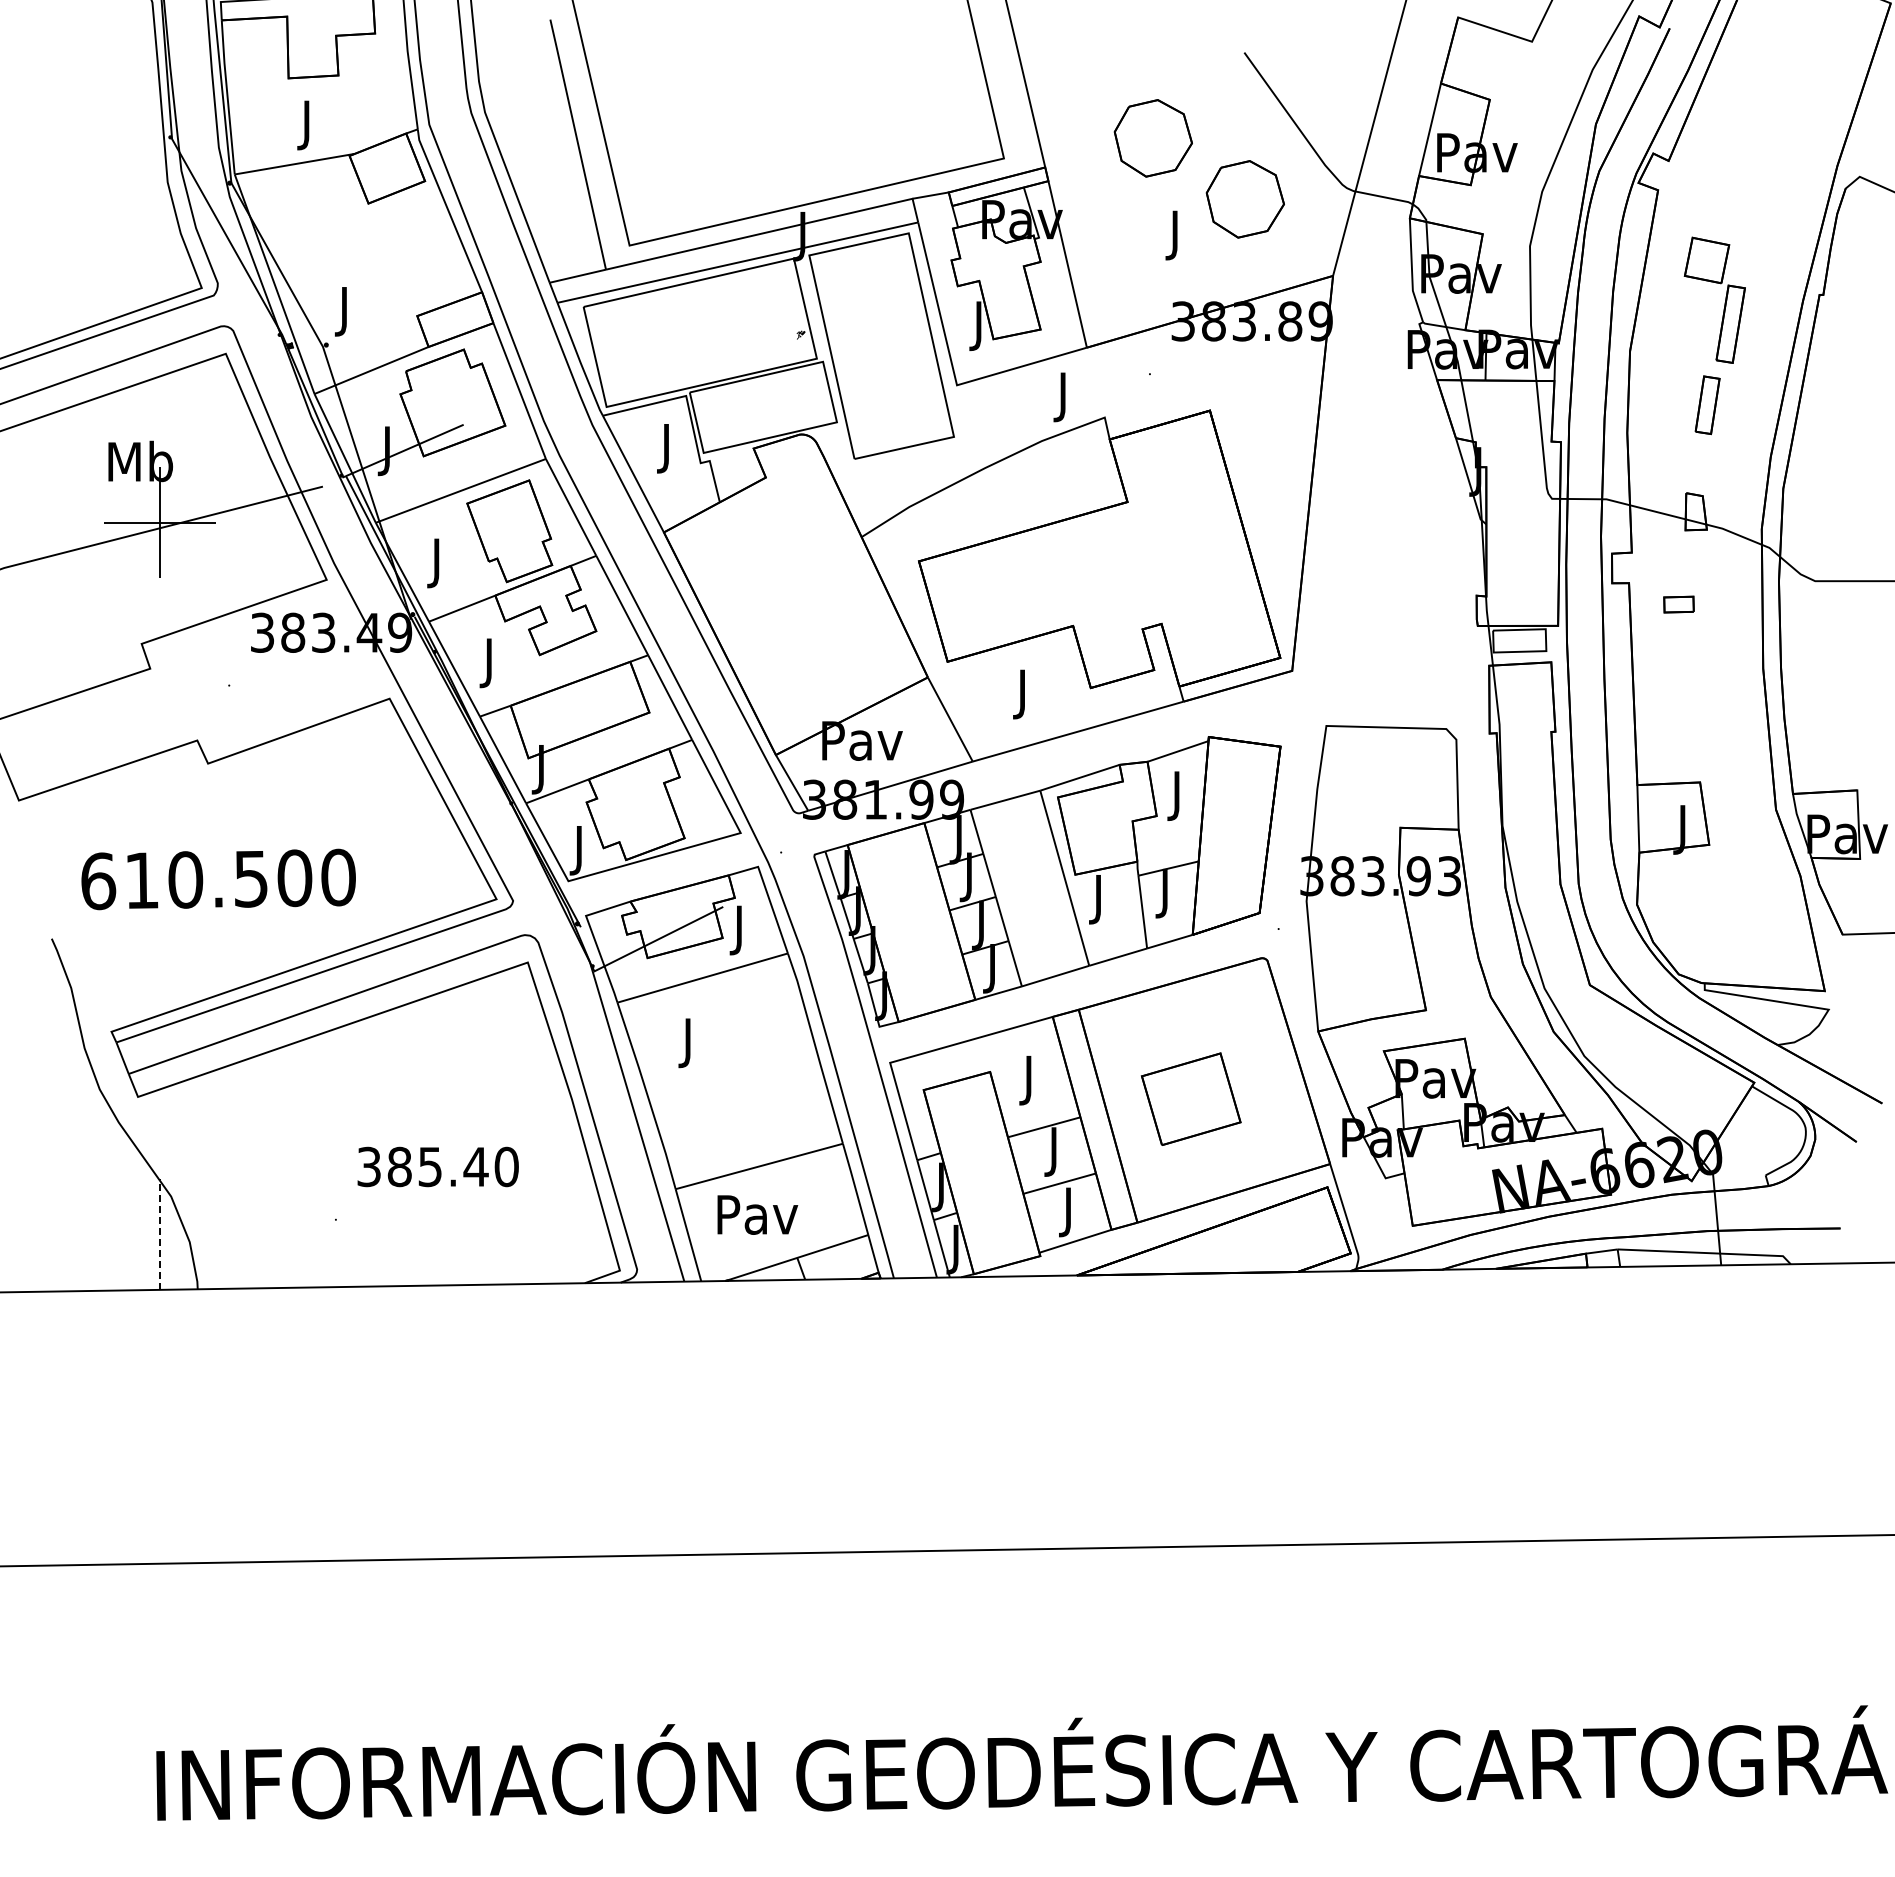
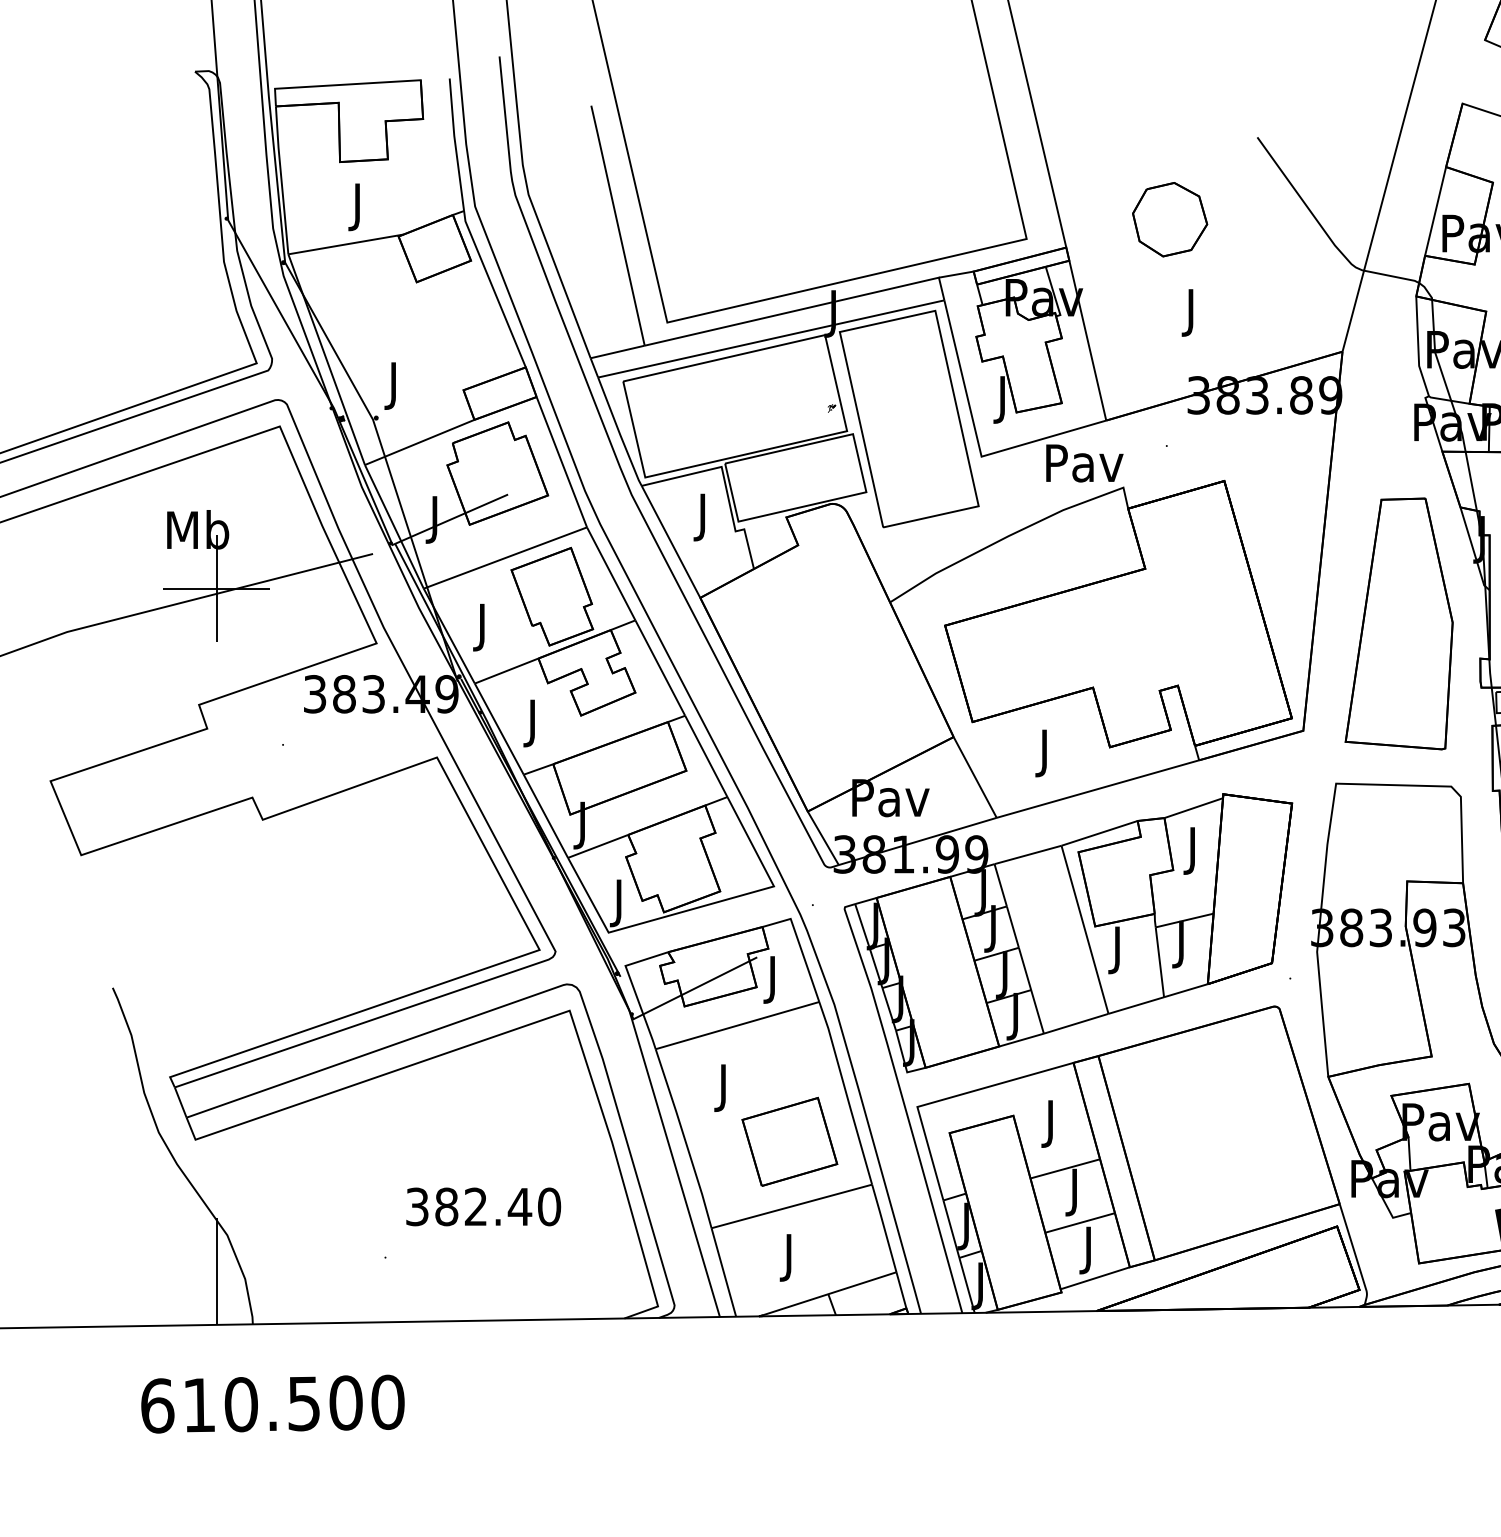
part: (1244, 199) -> (1257, 278), removed
text: (1064, 397) -> (1084, 468), J -> Pav
part: (1391, 559) -> (1398, 623), added
text: (218, 879) -> (272, 1404), moved
part: (1190, 1098) -> (789, 1141), moved
text: (429, 1166) -> (475, 1206), 385.40 -> 382.40
text: (757, 1219) -> (790, 1257), Pav -> J
line: (159, 1234) -> (216, 1271), dashed -> solid

